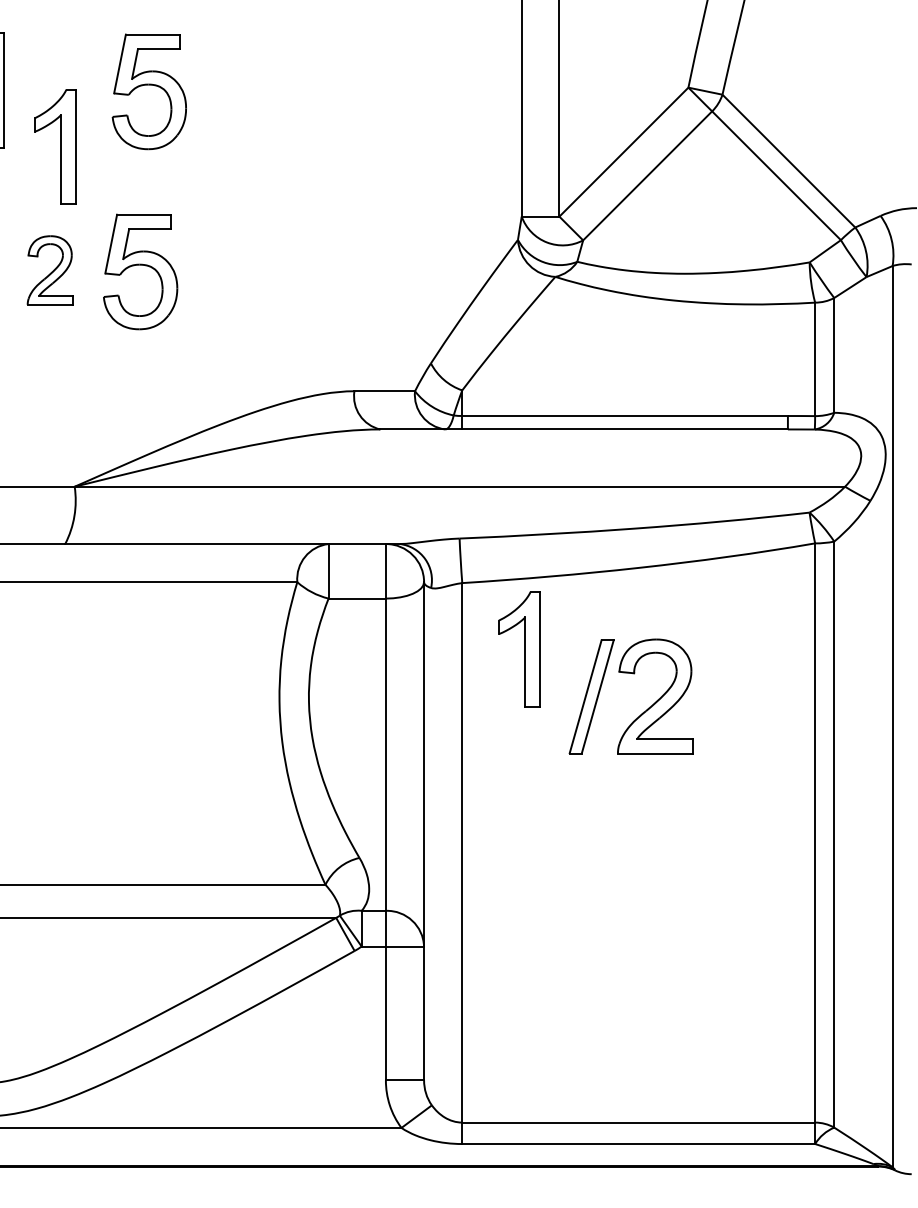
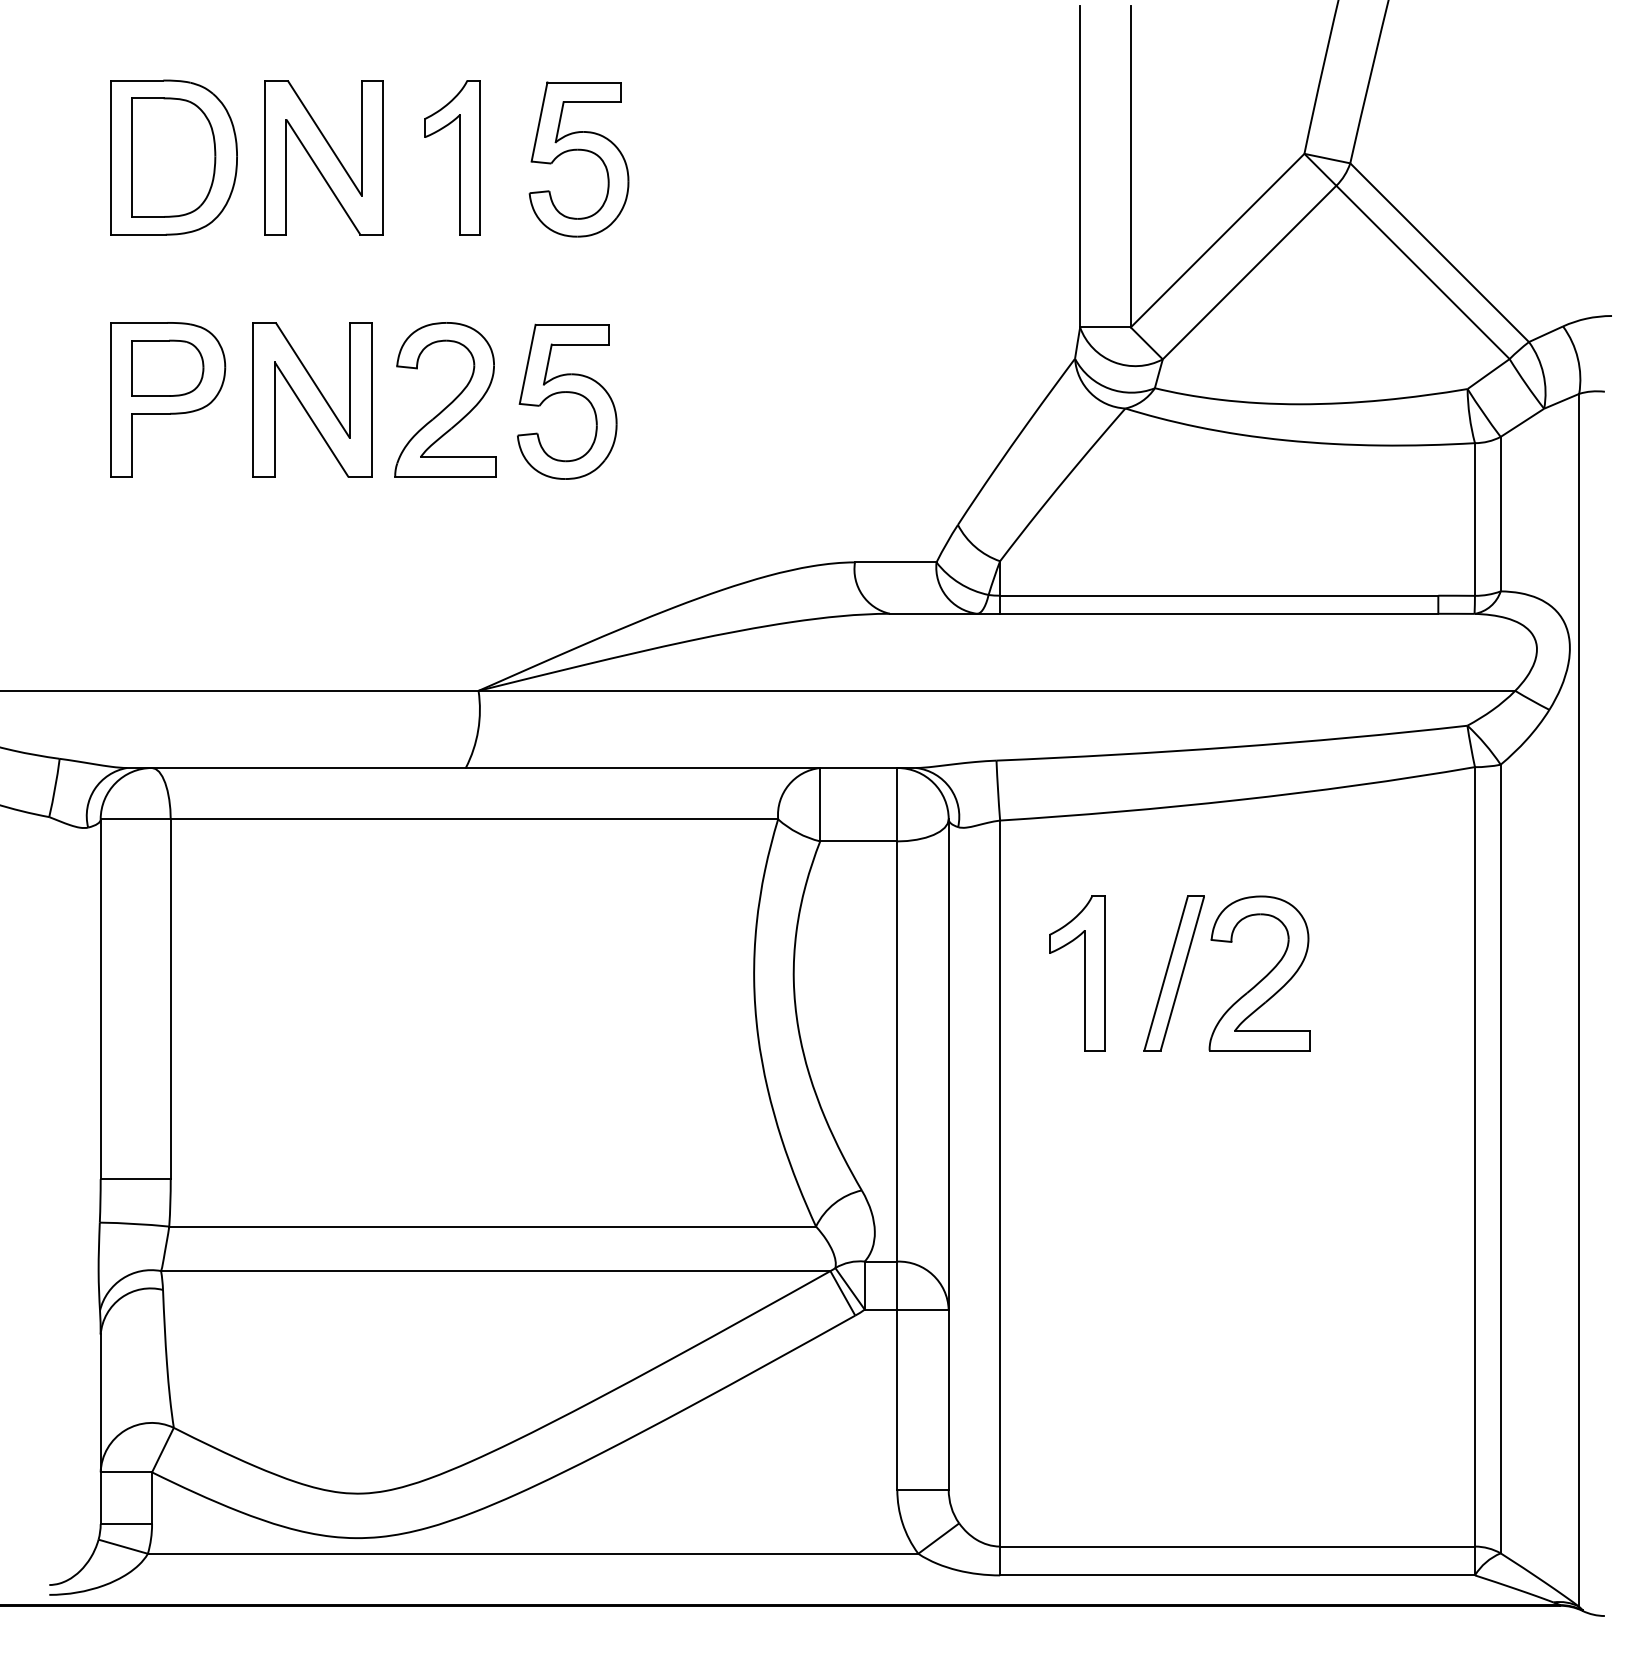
part: (60, 146) -> (459, 157), moved
part: (50, 270) -> (445, 399), size x1.67
part: (524, 649) -> (1084, 973), moved

